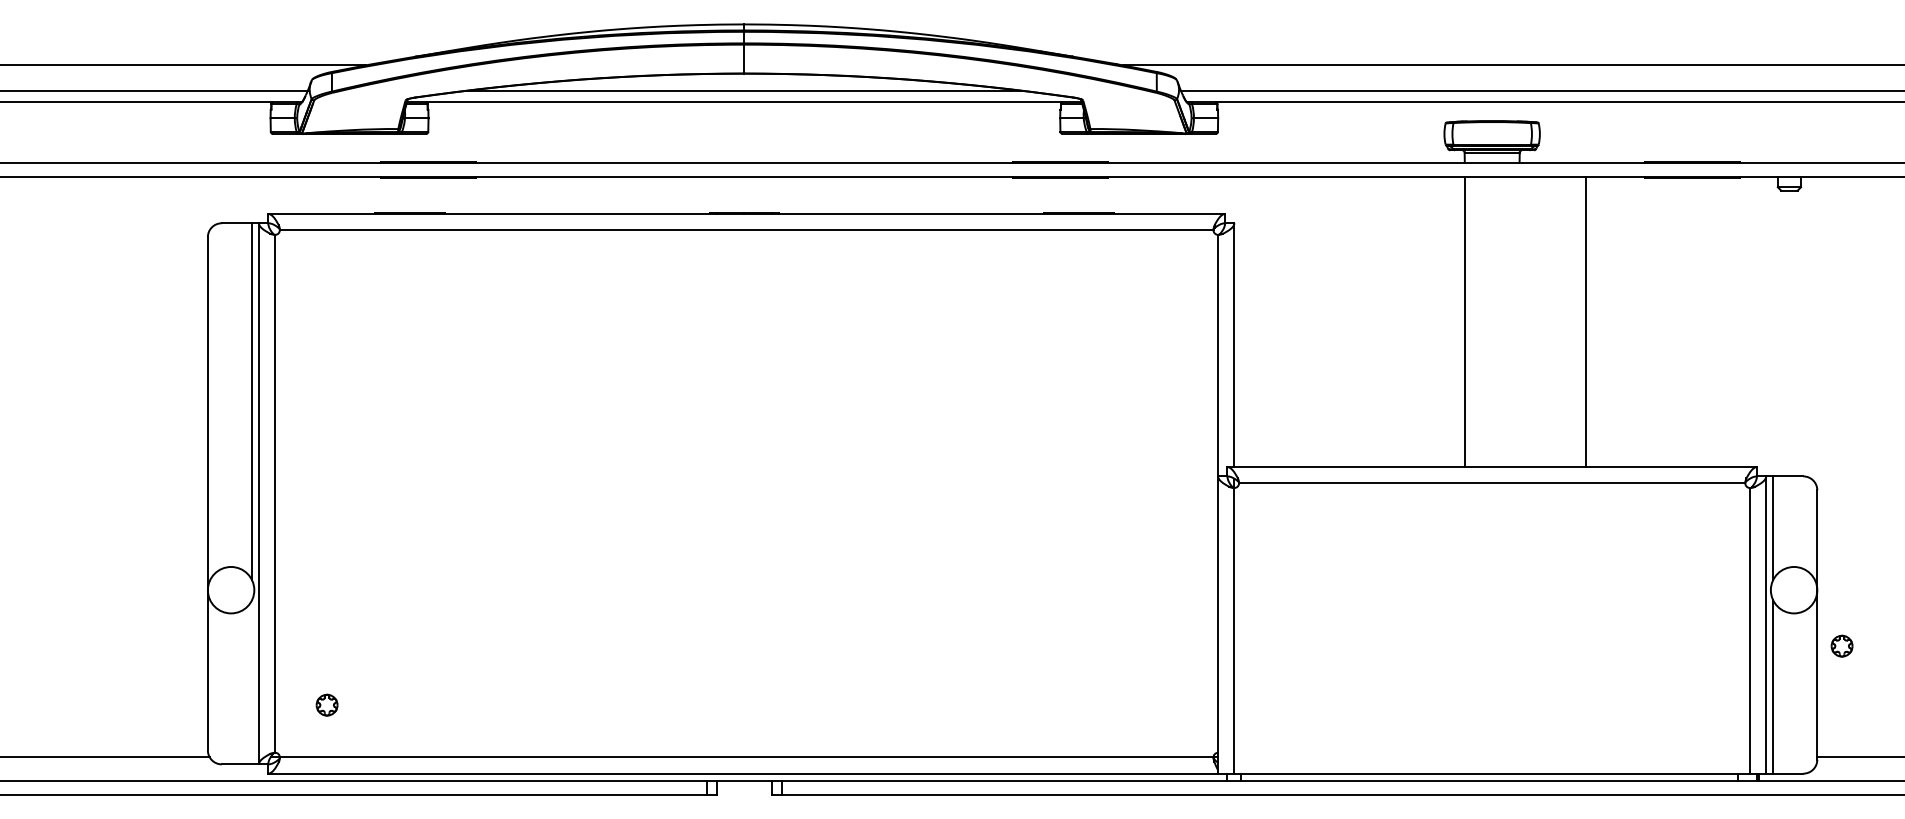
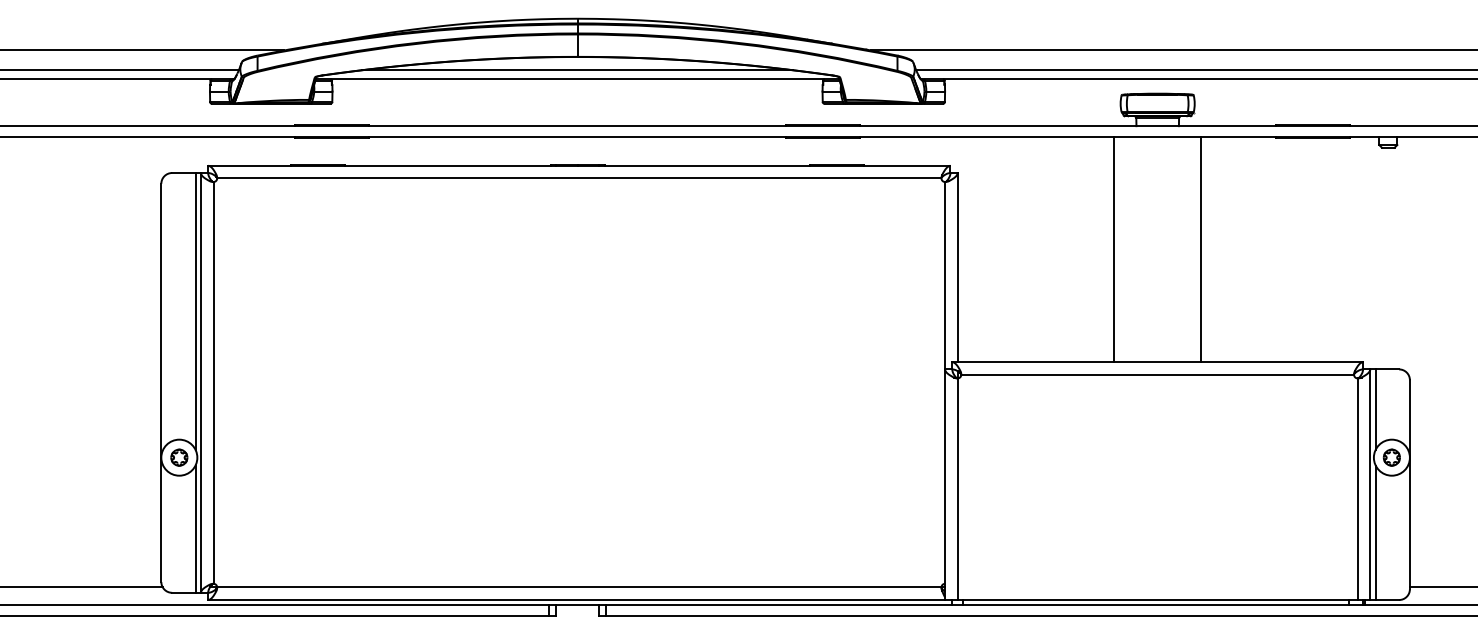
line: (1465, 321) -> (1114, 249), moved
line: (1585, 321) -> (1200, 249), moved
part: (1841, 645) -> (1391, 457), moved
line: (252, 682) -> (195, 529), added
part: (326, 704) -> (178, 457), moved

